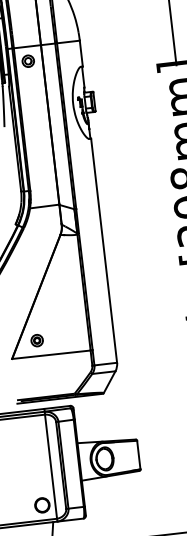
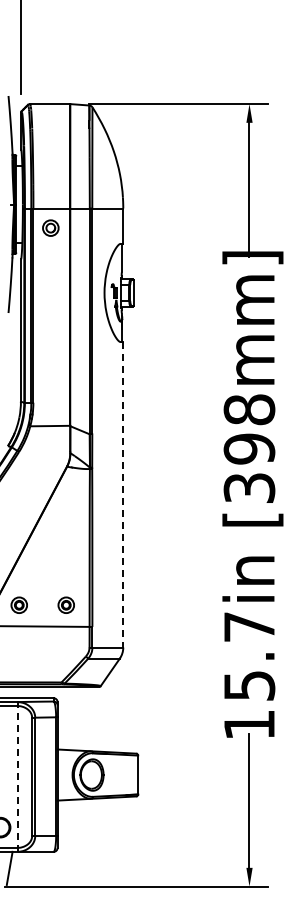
line: (104, 250) -> (123, 494), solid -> dashed
part: (71, 336) -> (65, 604), added
line: (51, 465) -> (18, 775), solid -> dashed

